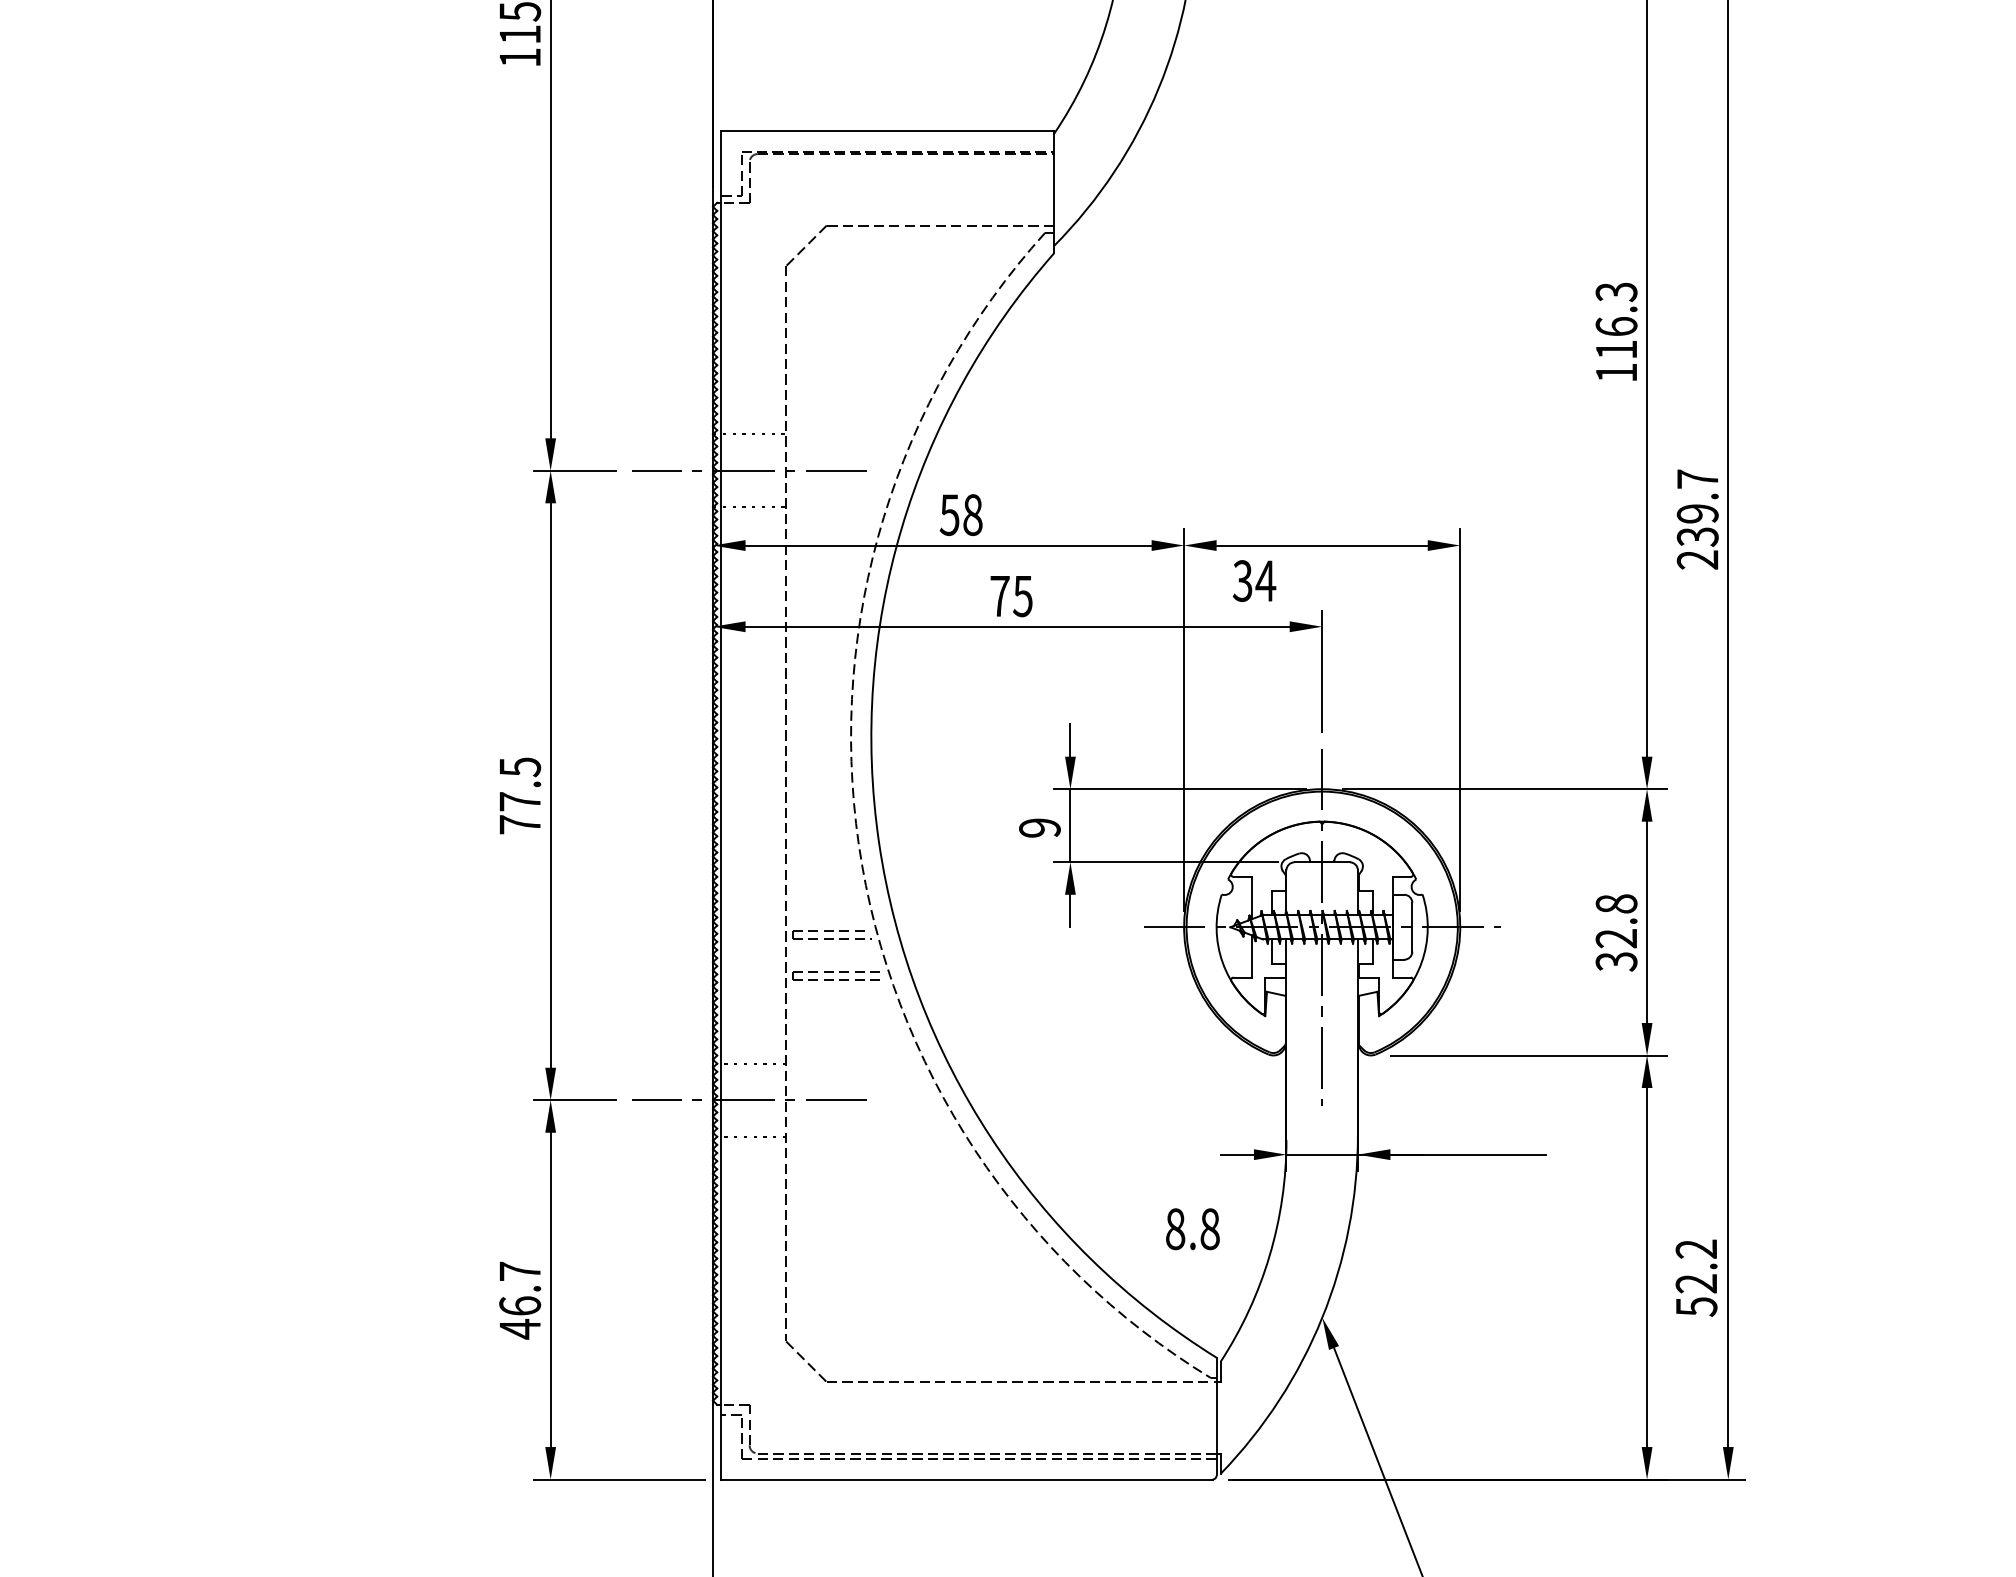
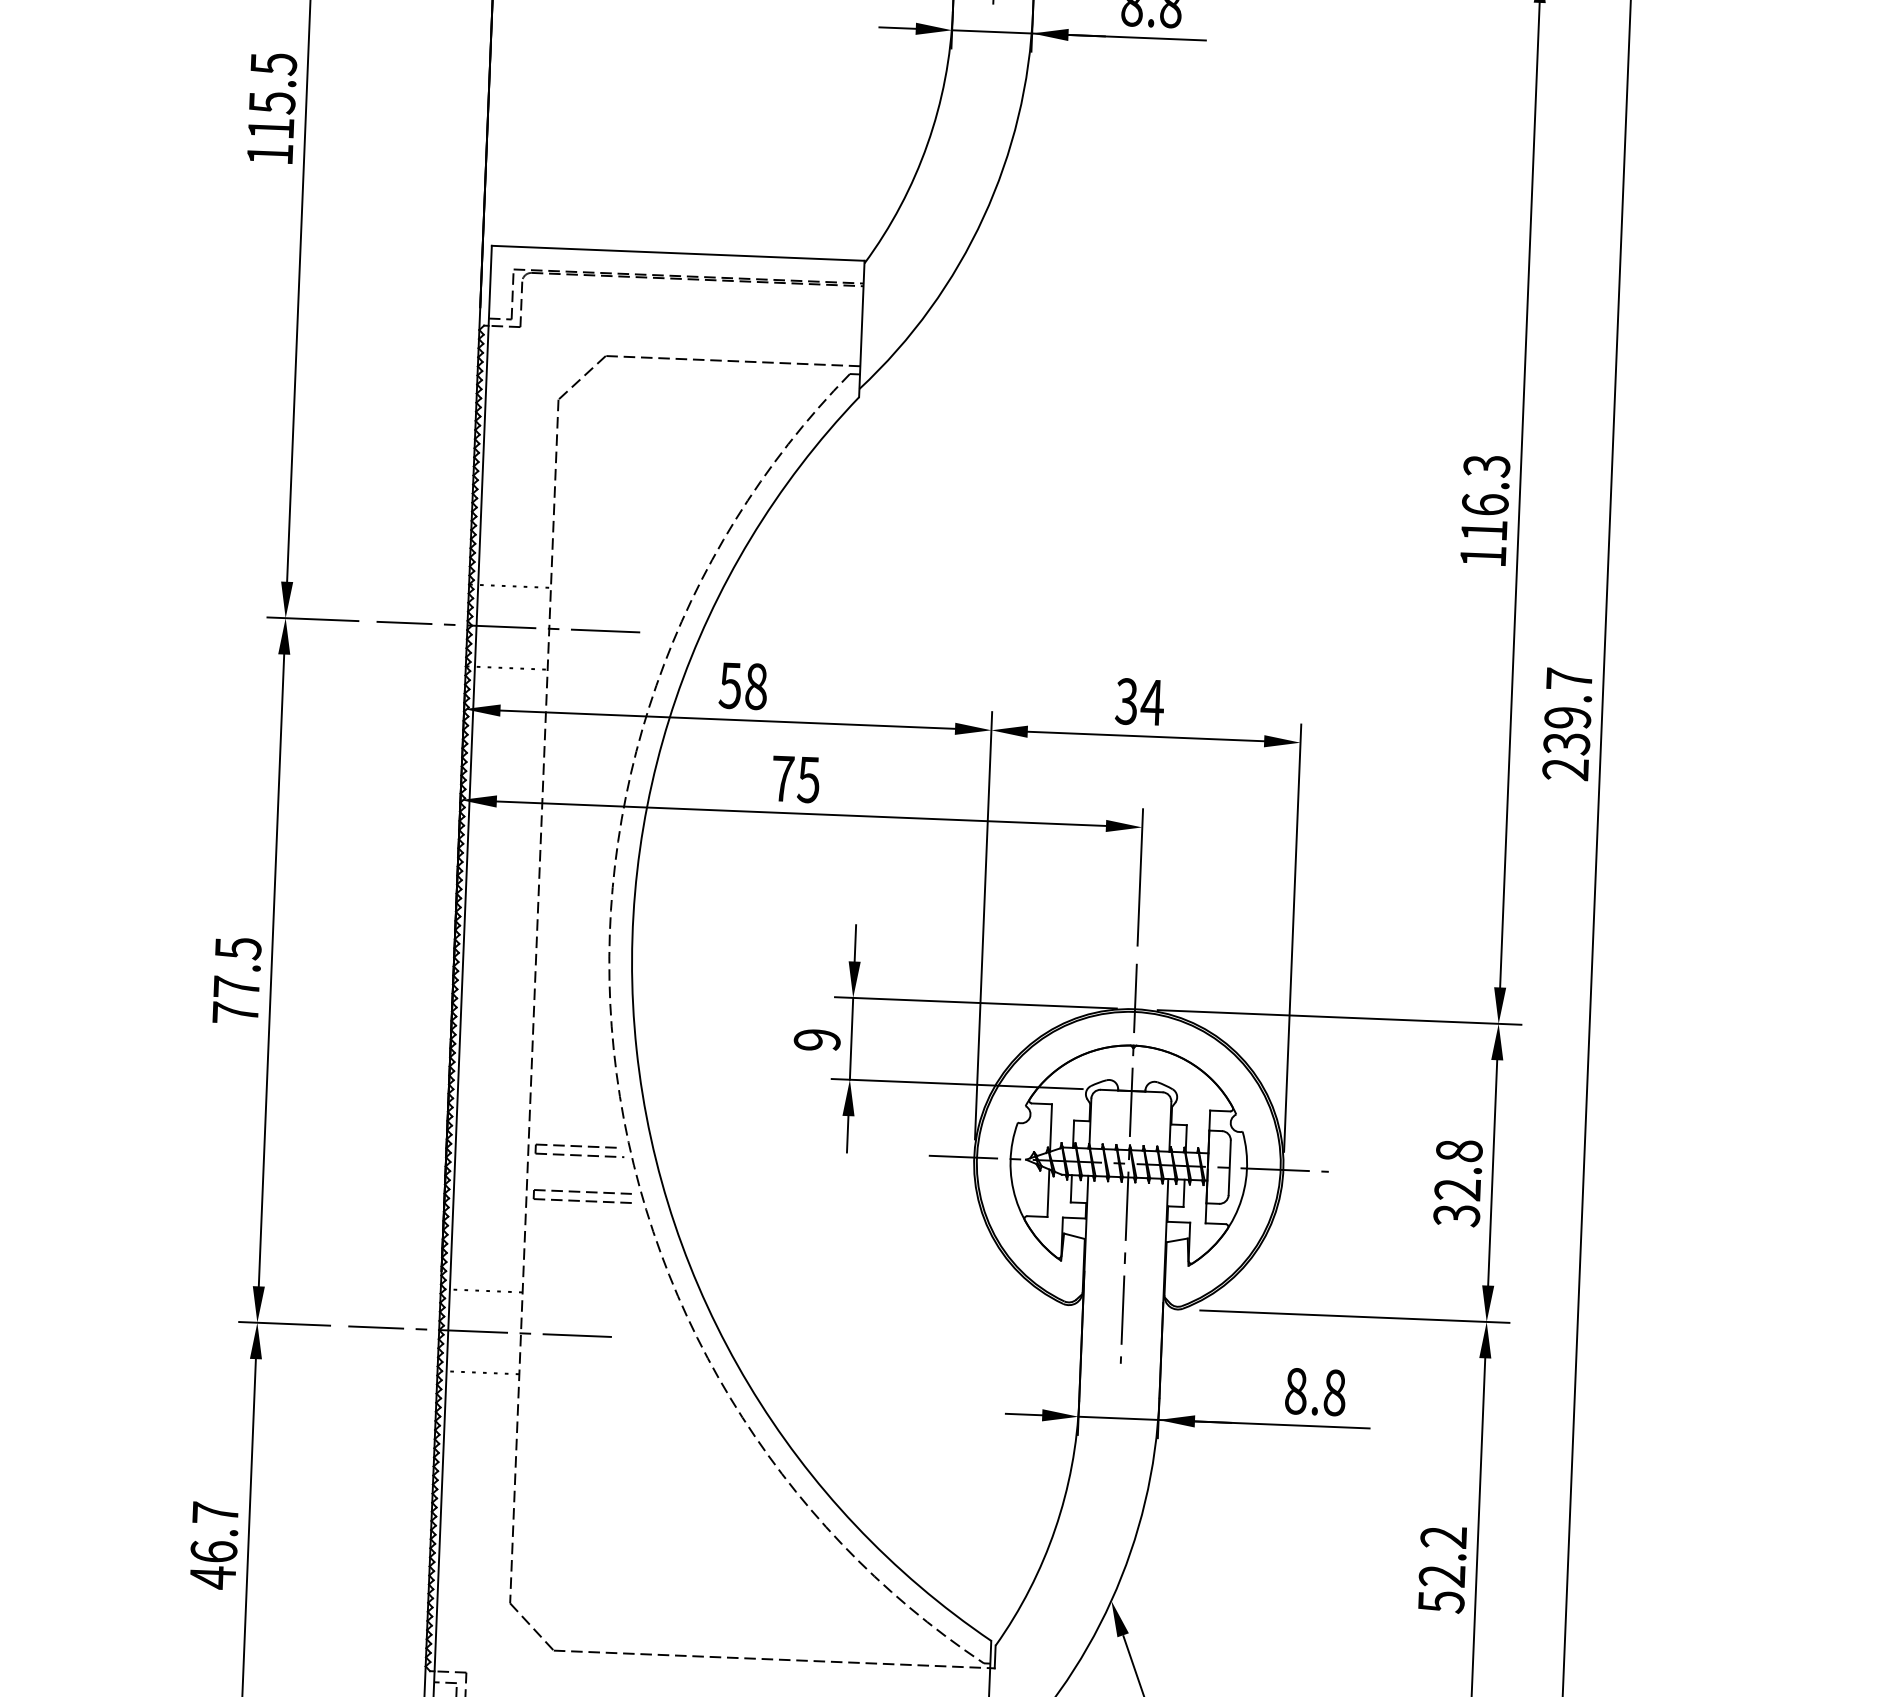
text: (1254, 580) -> (1139, 701), moved
text: (1192, 1229) -> (1315, 1392), moved
text: (1696, 1277) -> (1442, 1569), moved

